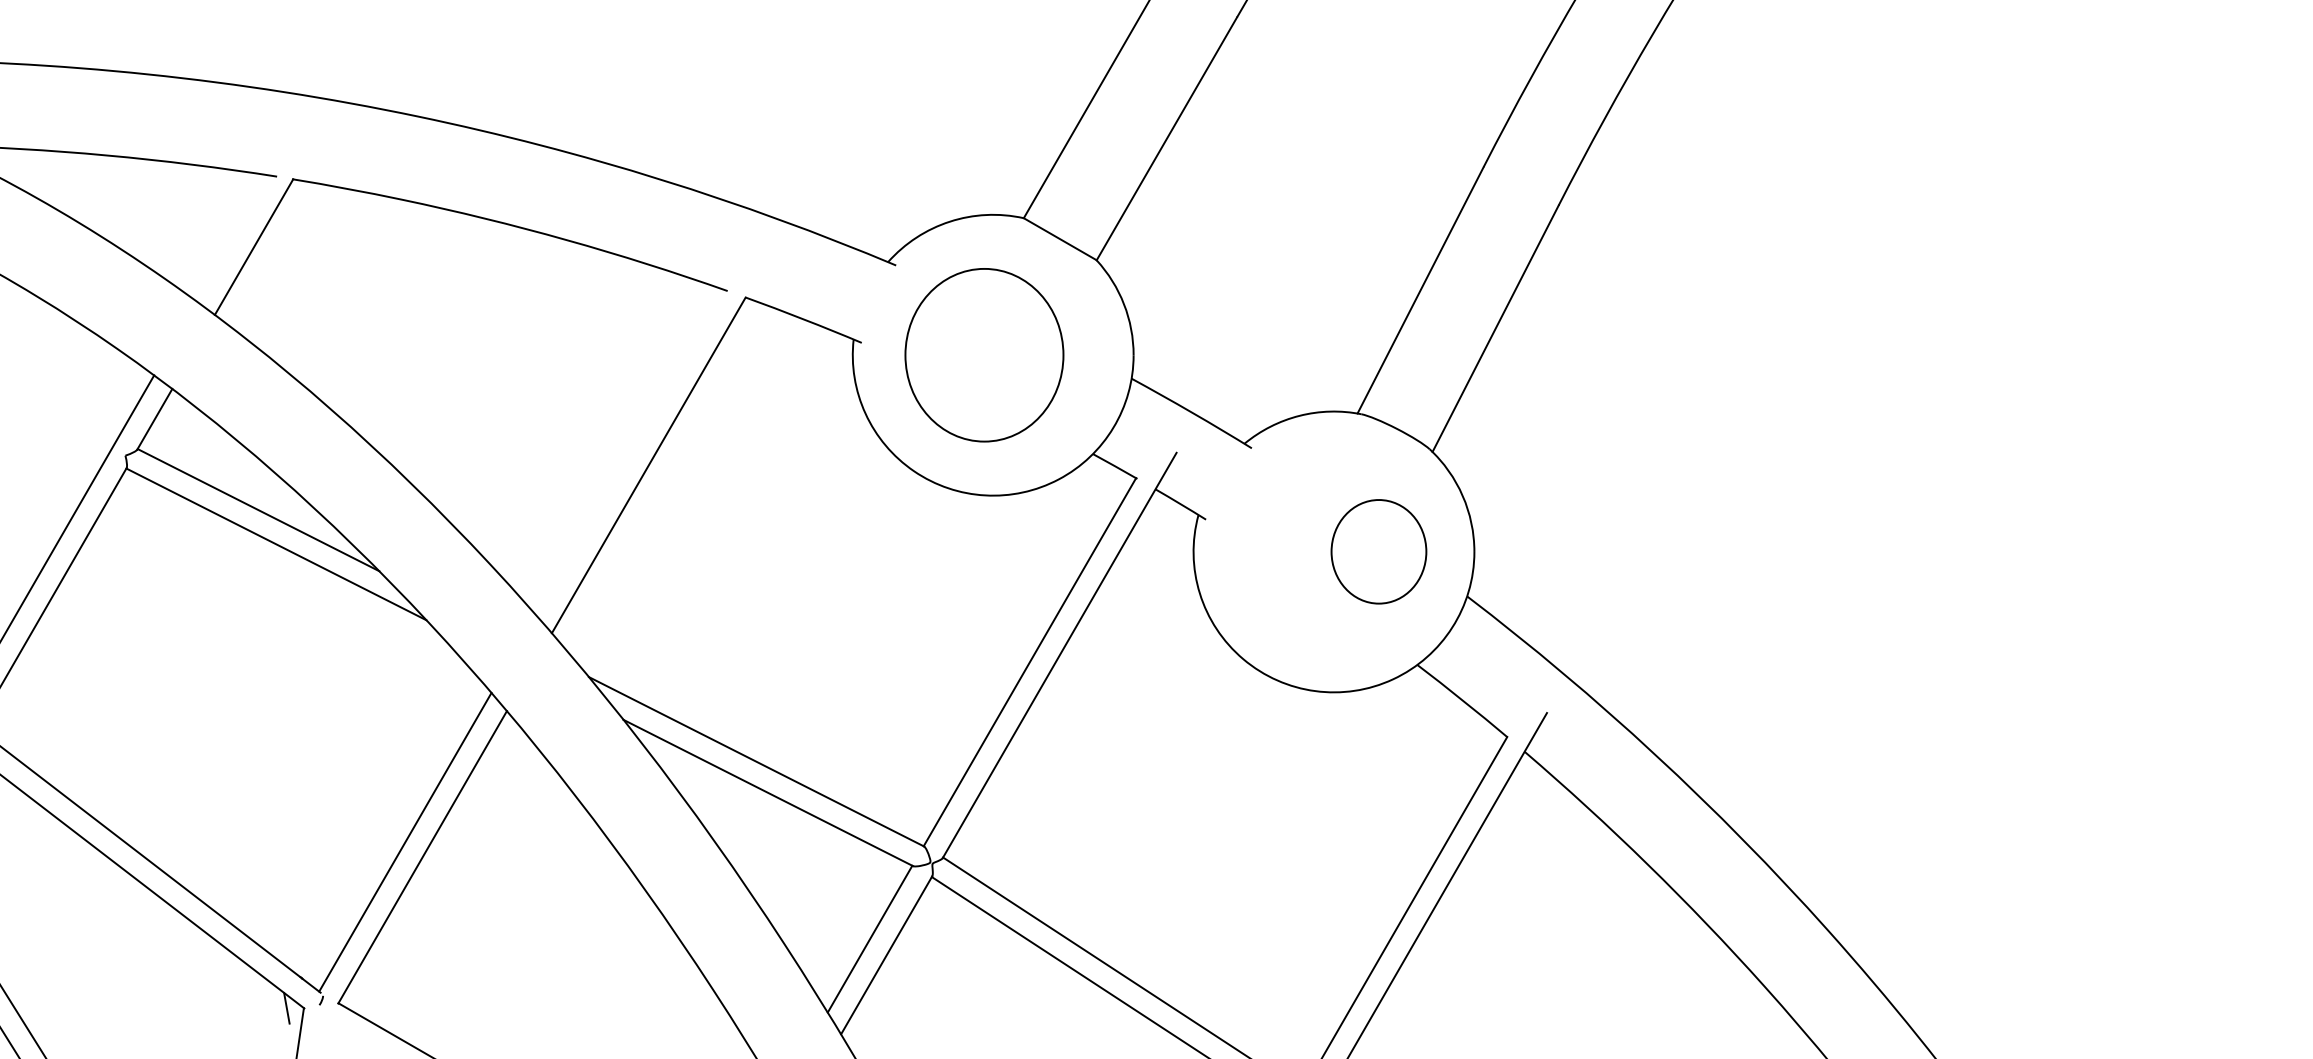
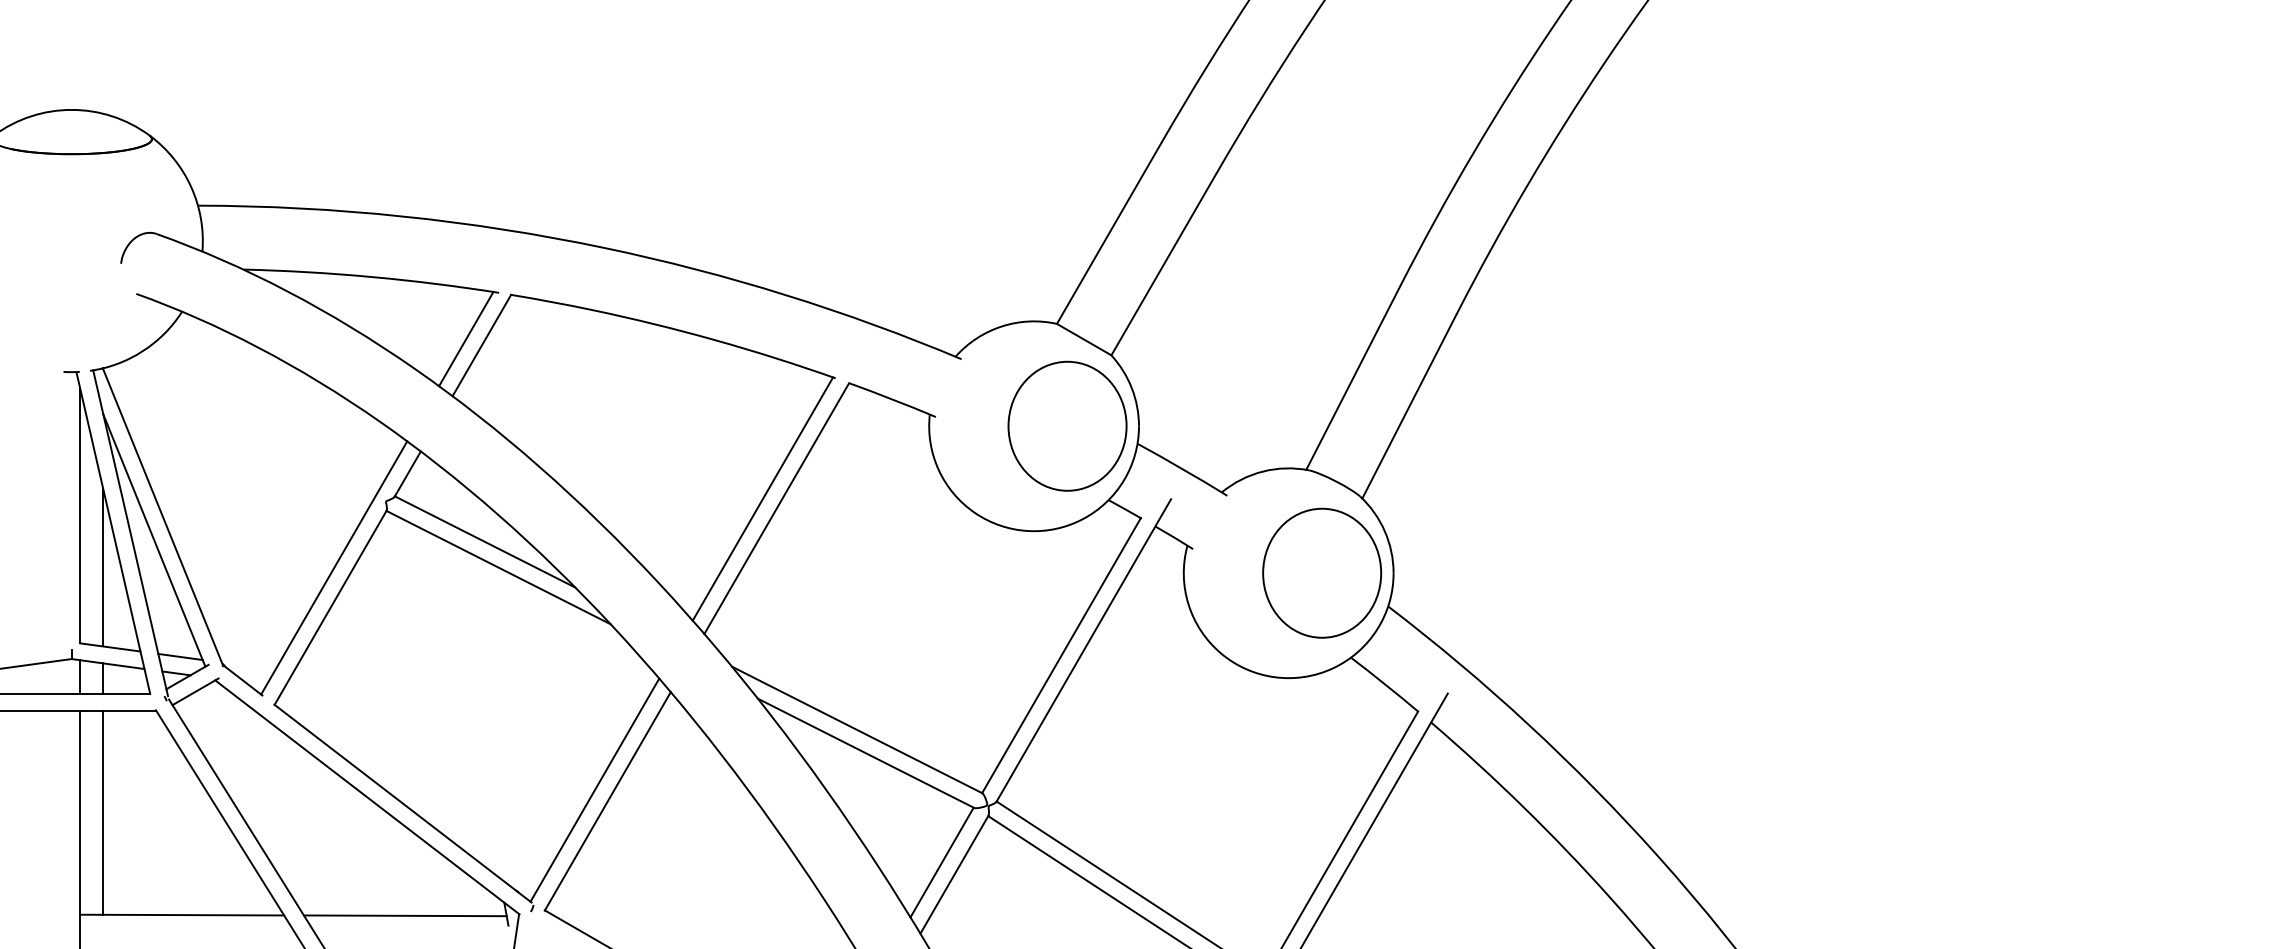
line: (233, 239) -> (466, 339), added
part: (984, 354) -> (1067, 425), moved
line: (629, 451) -> (762, 498), added
part: (1379, 550) -> (1322, 572), size x1.67
line: (150, 1010) -> (404, 915), added

